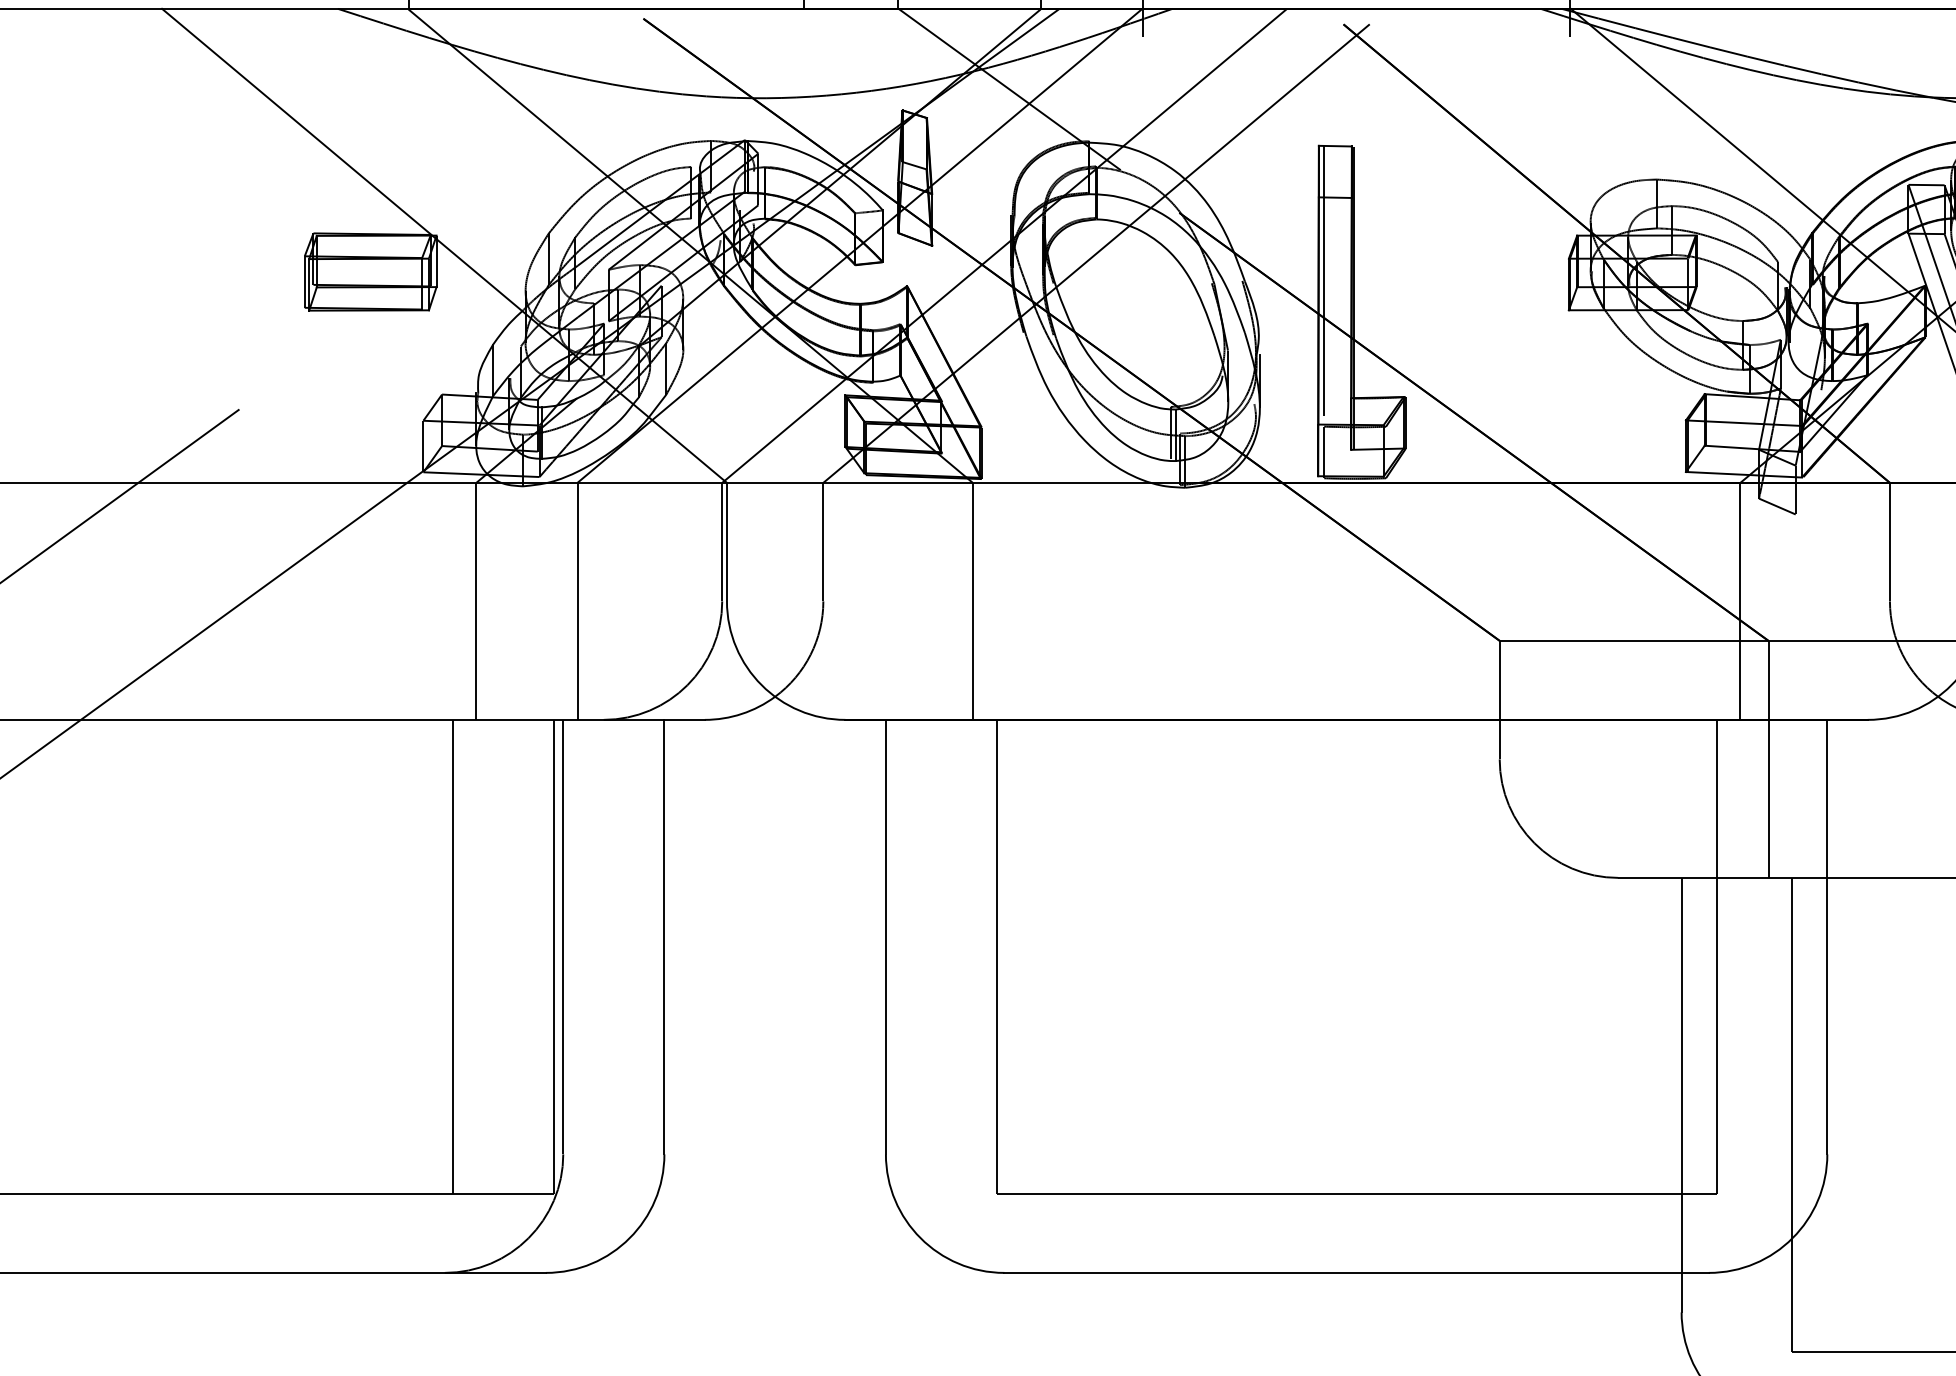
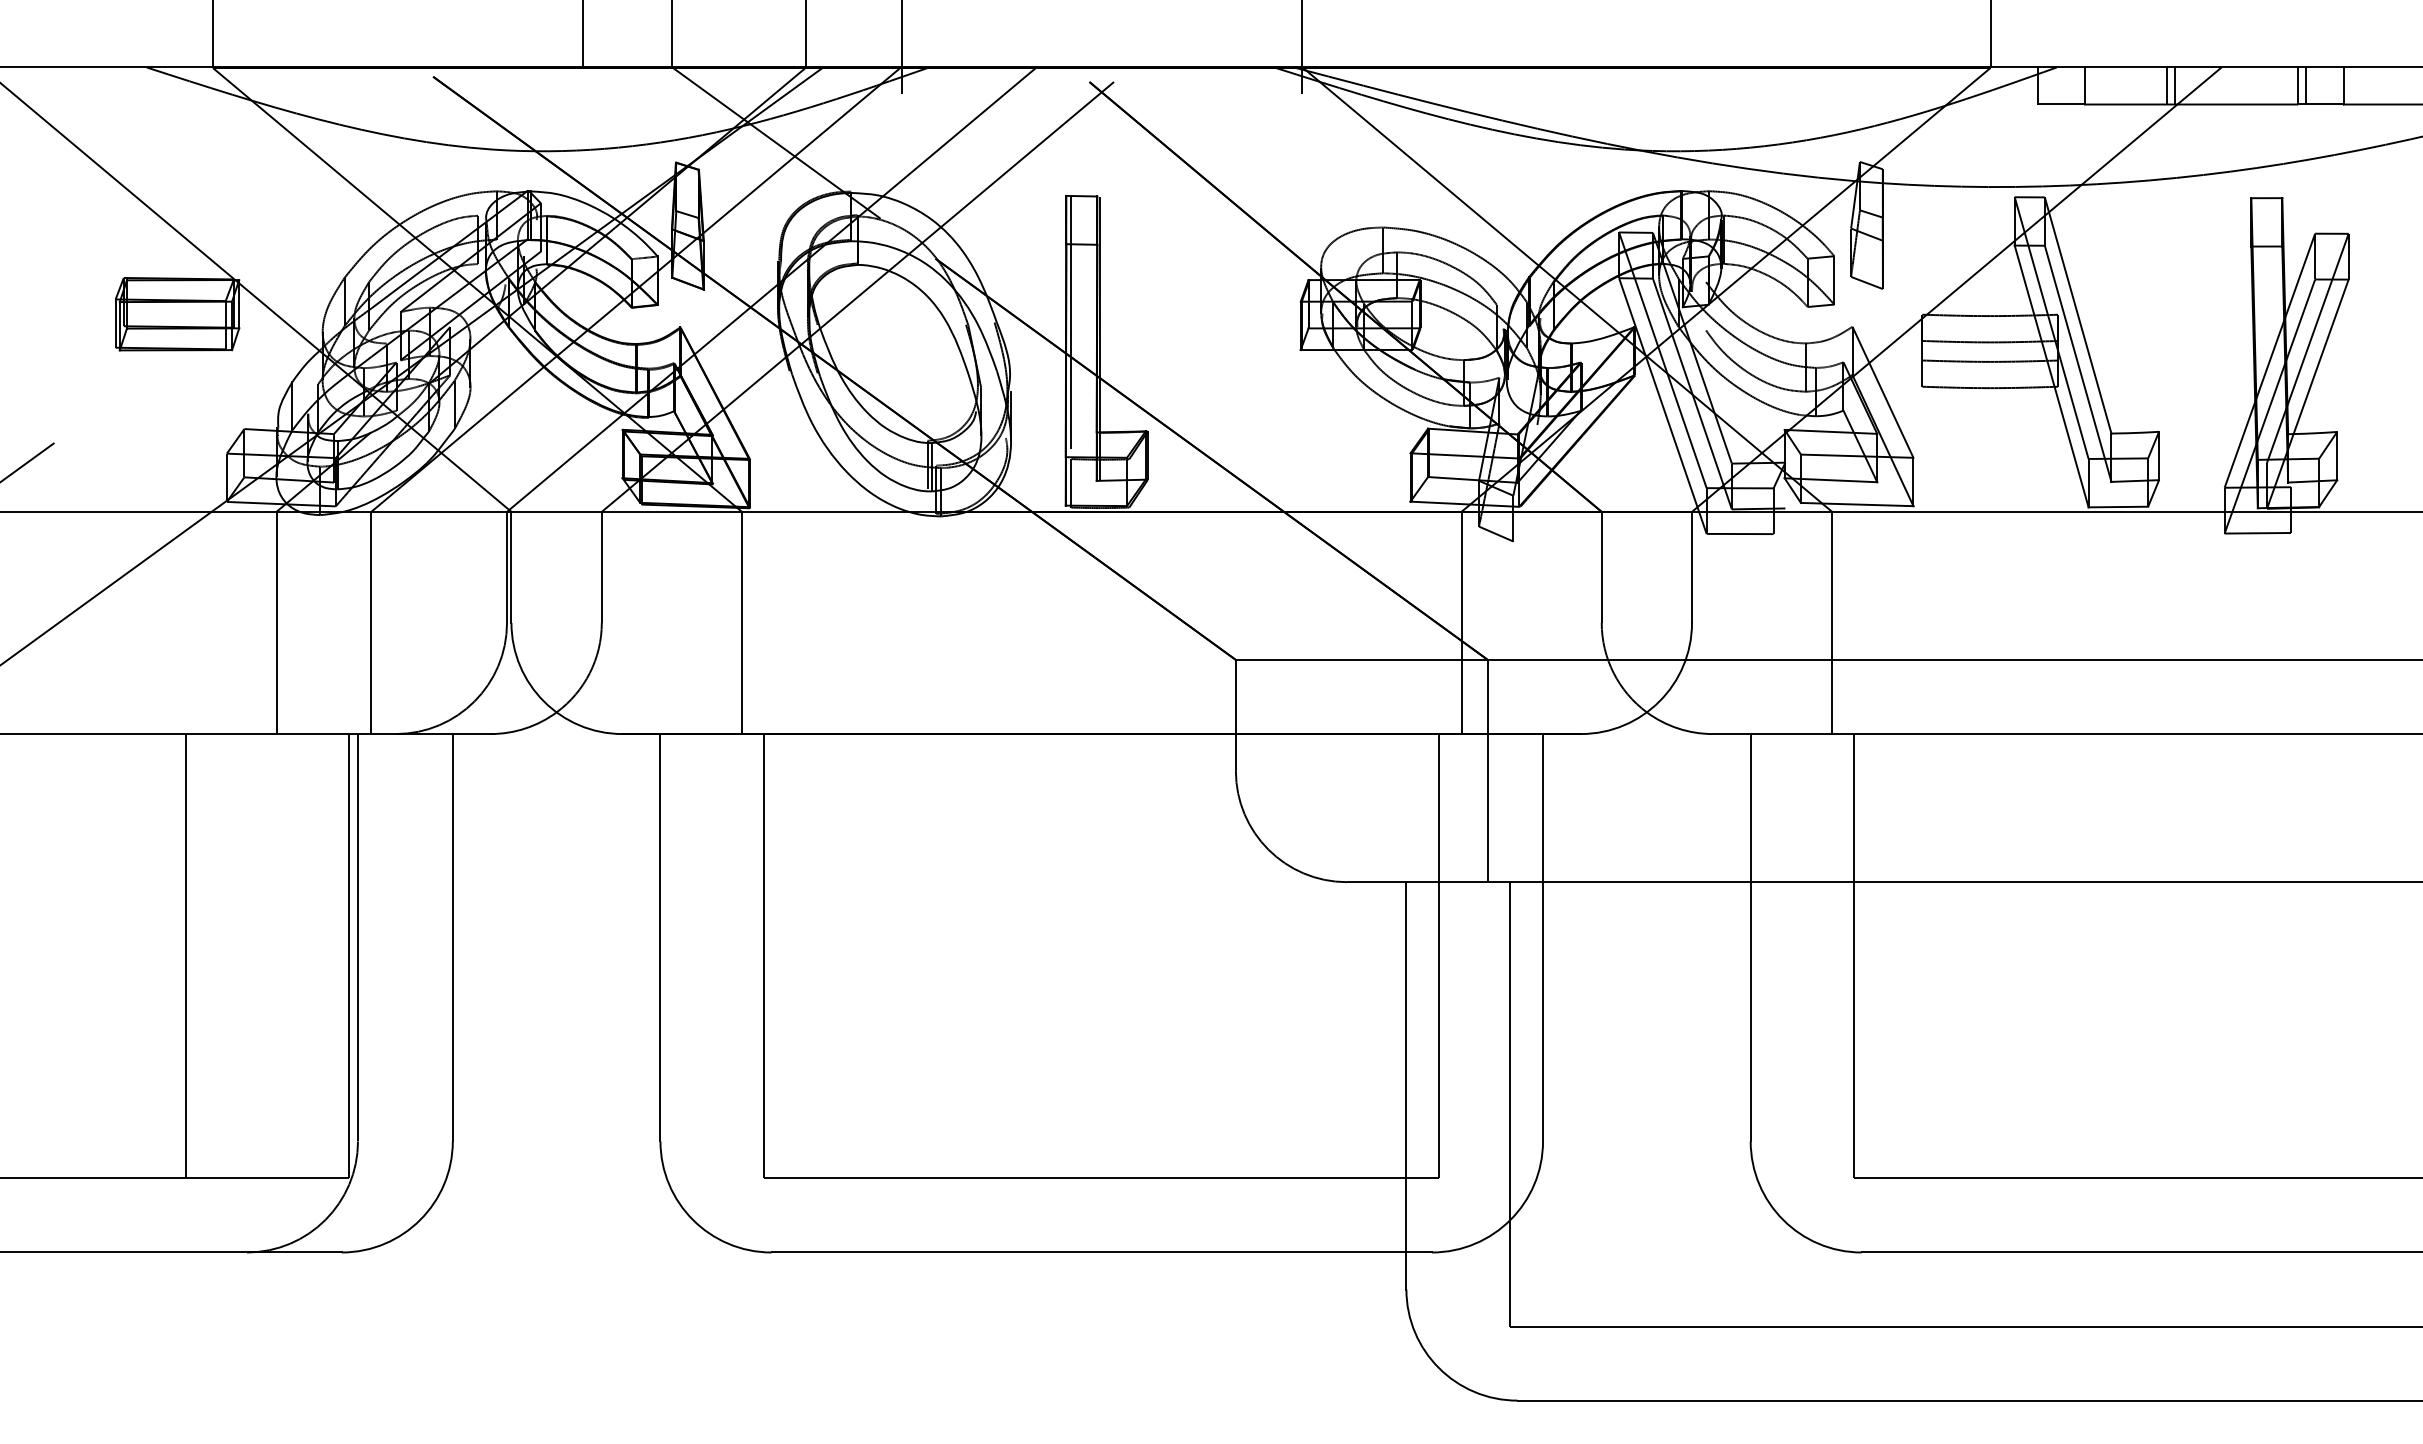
line: (452, 957) -> (186, 956), moved

